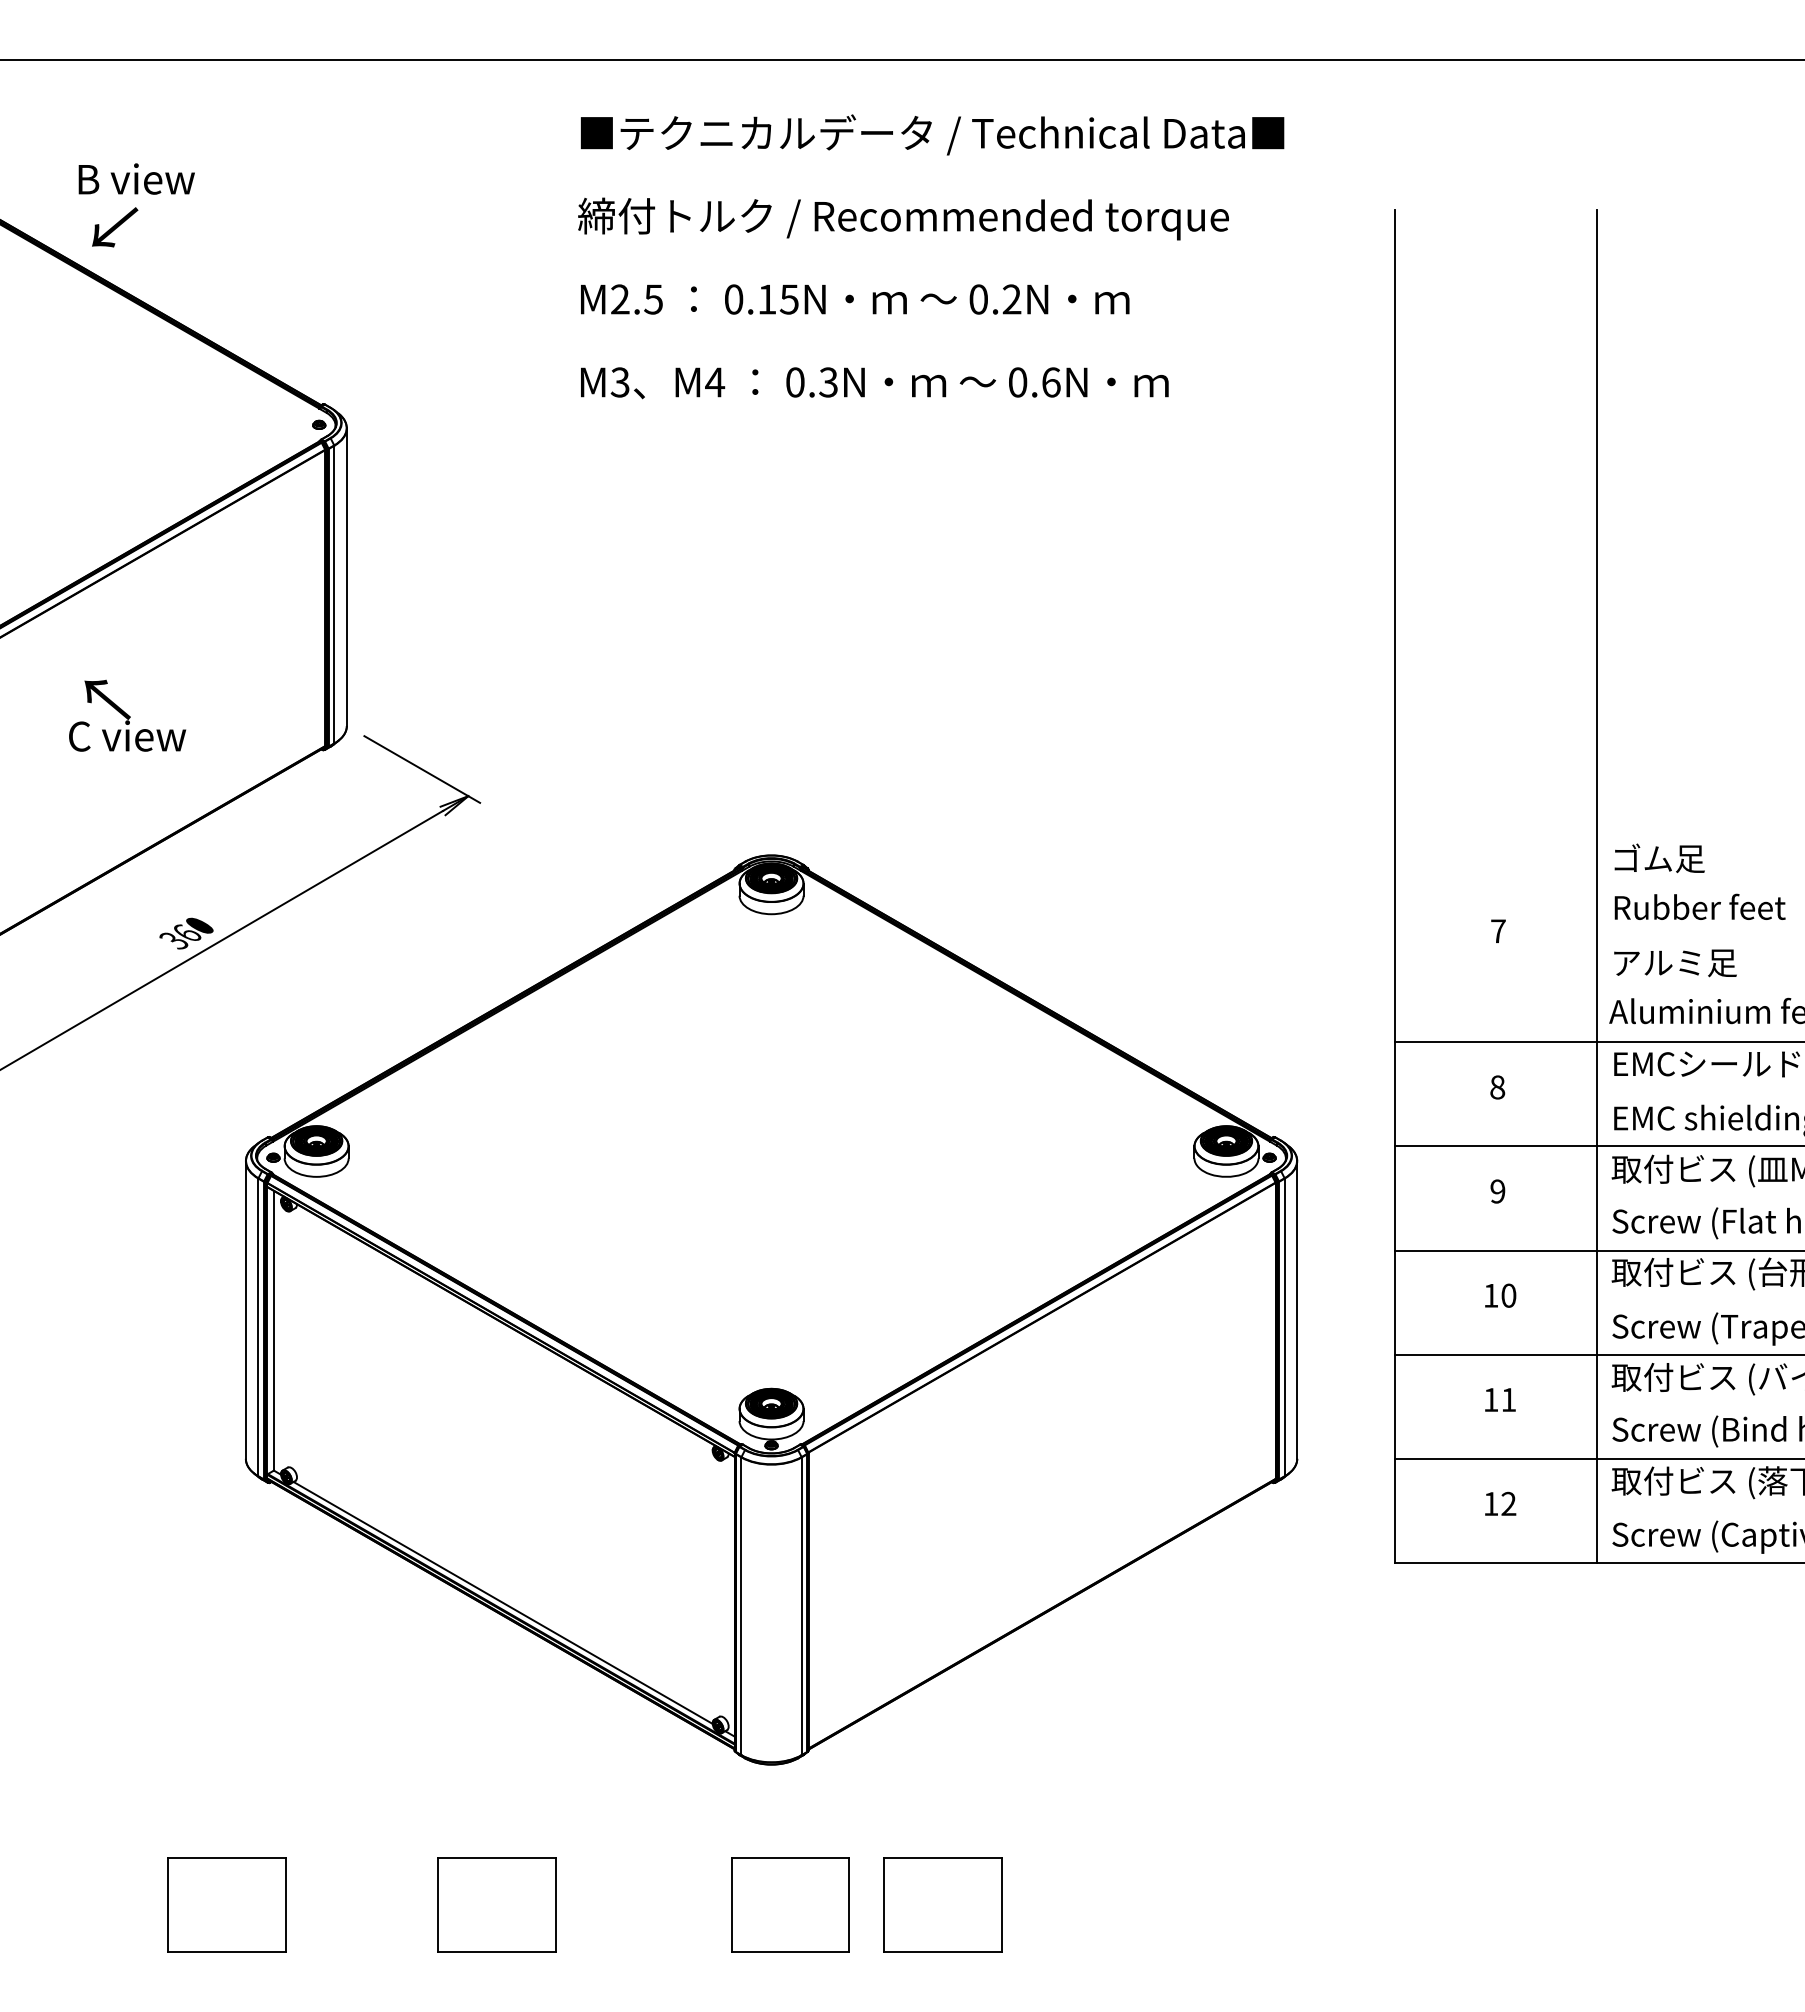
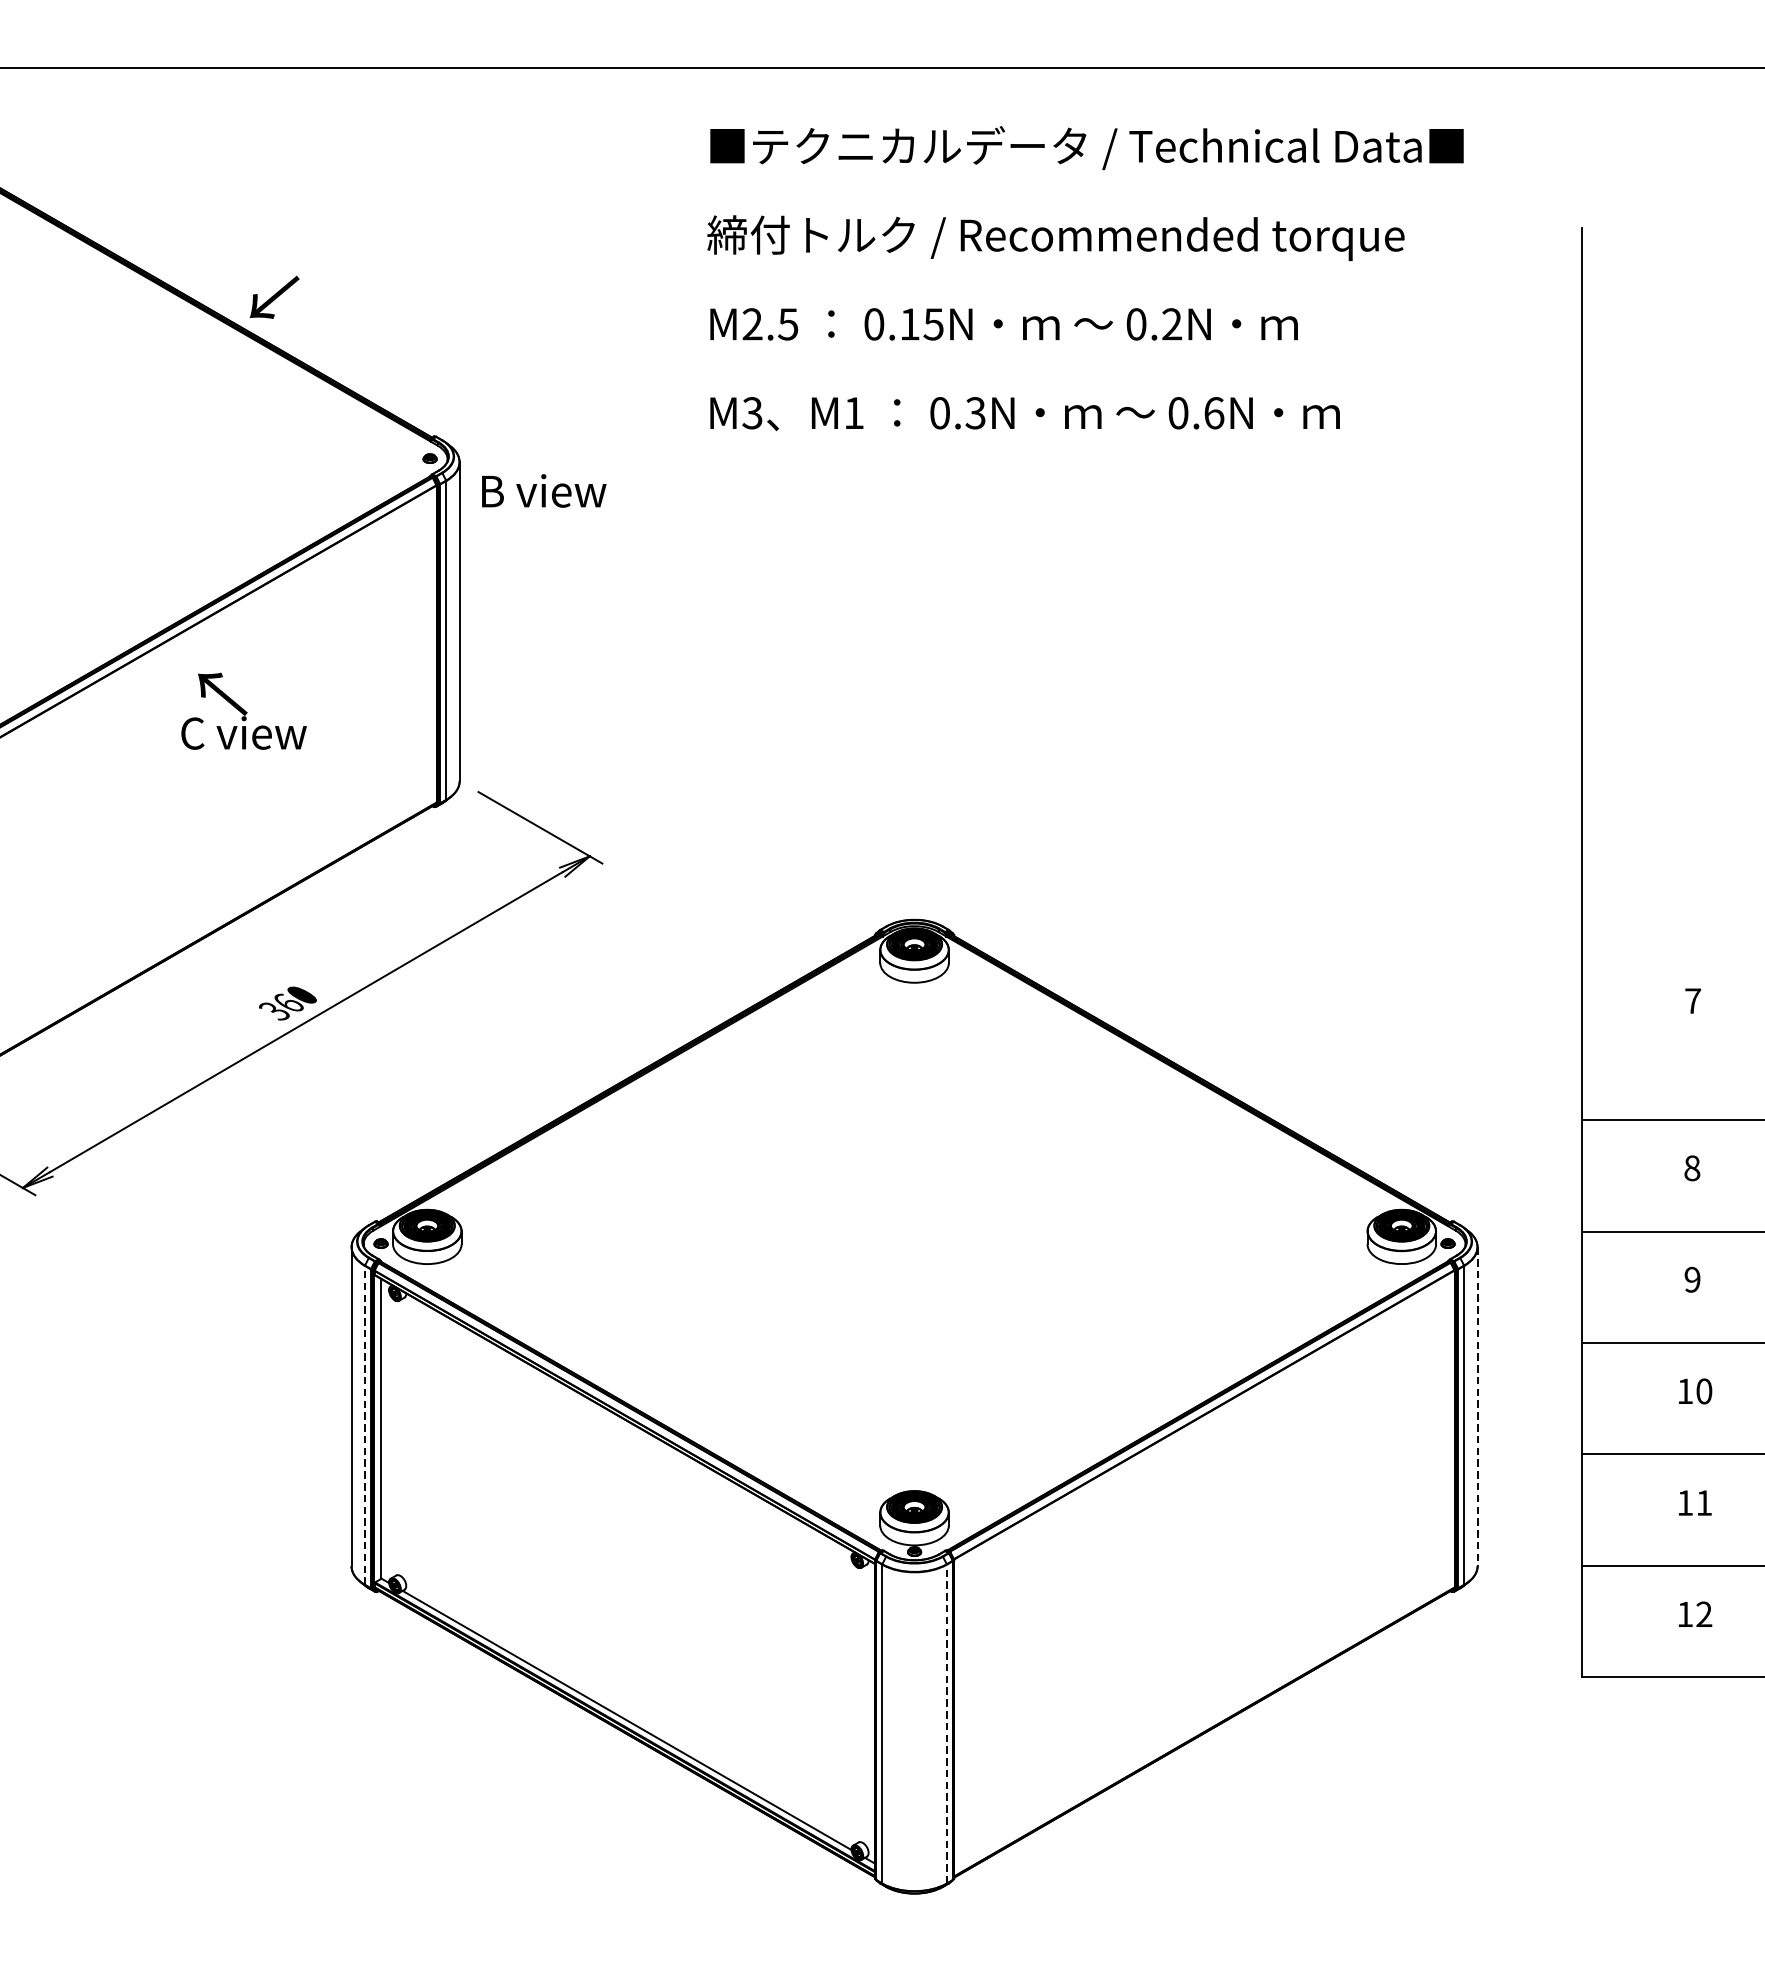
text: (136, 178) -> (543, 490), moved
text: (115, 227) -> (275, 297), moved
text: (715, 382) -> (854, 413), M4 -> M1
text: (127, 715) -> (243, 711), moved
line: (1297, 1310) -> (1477, 1407), solid -> dashed
line: (258, 1327) -> (365, 1425), solid -> dashed
line: (801, 1606) -> (946, 1724), solid -> dashed

